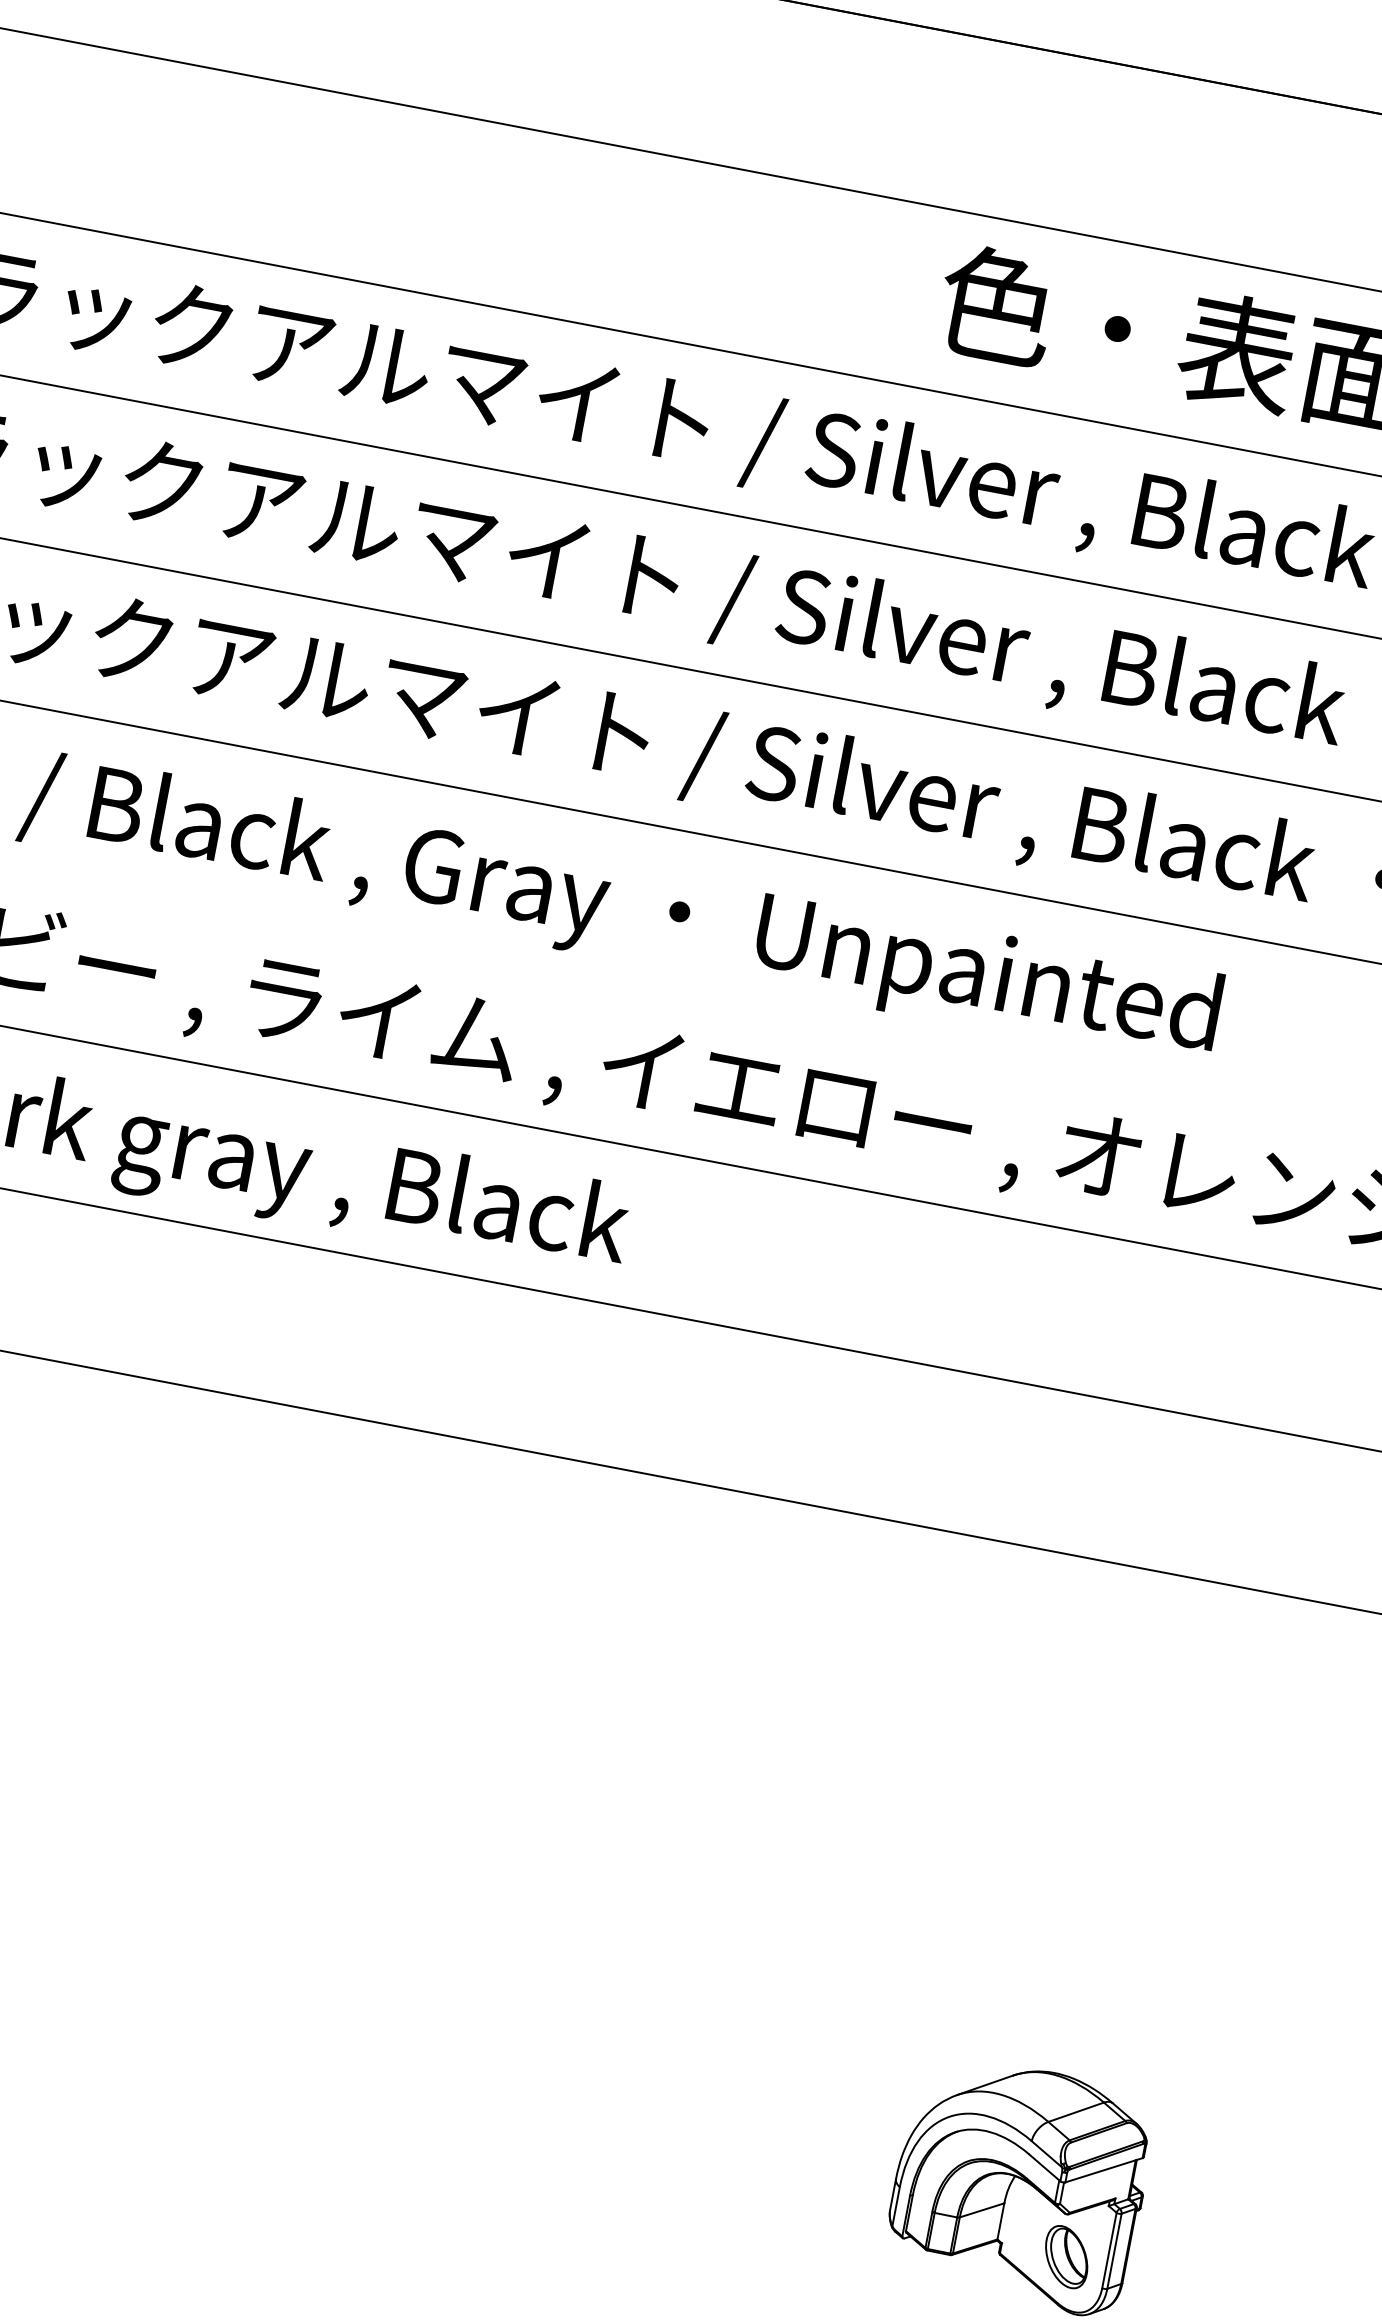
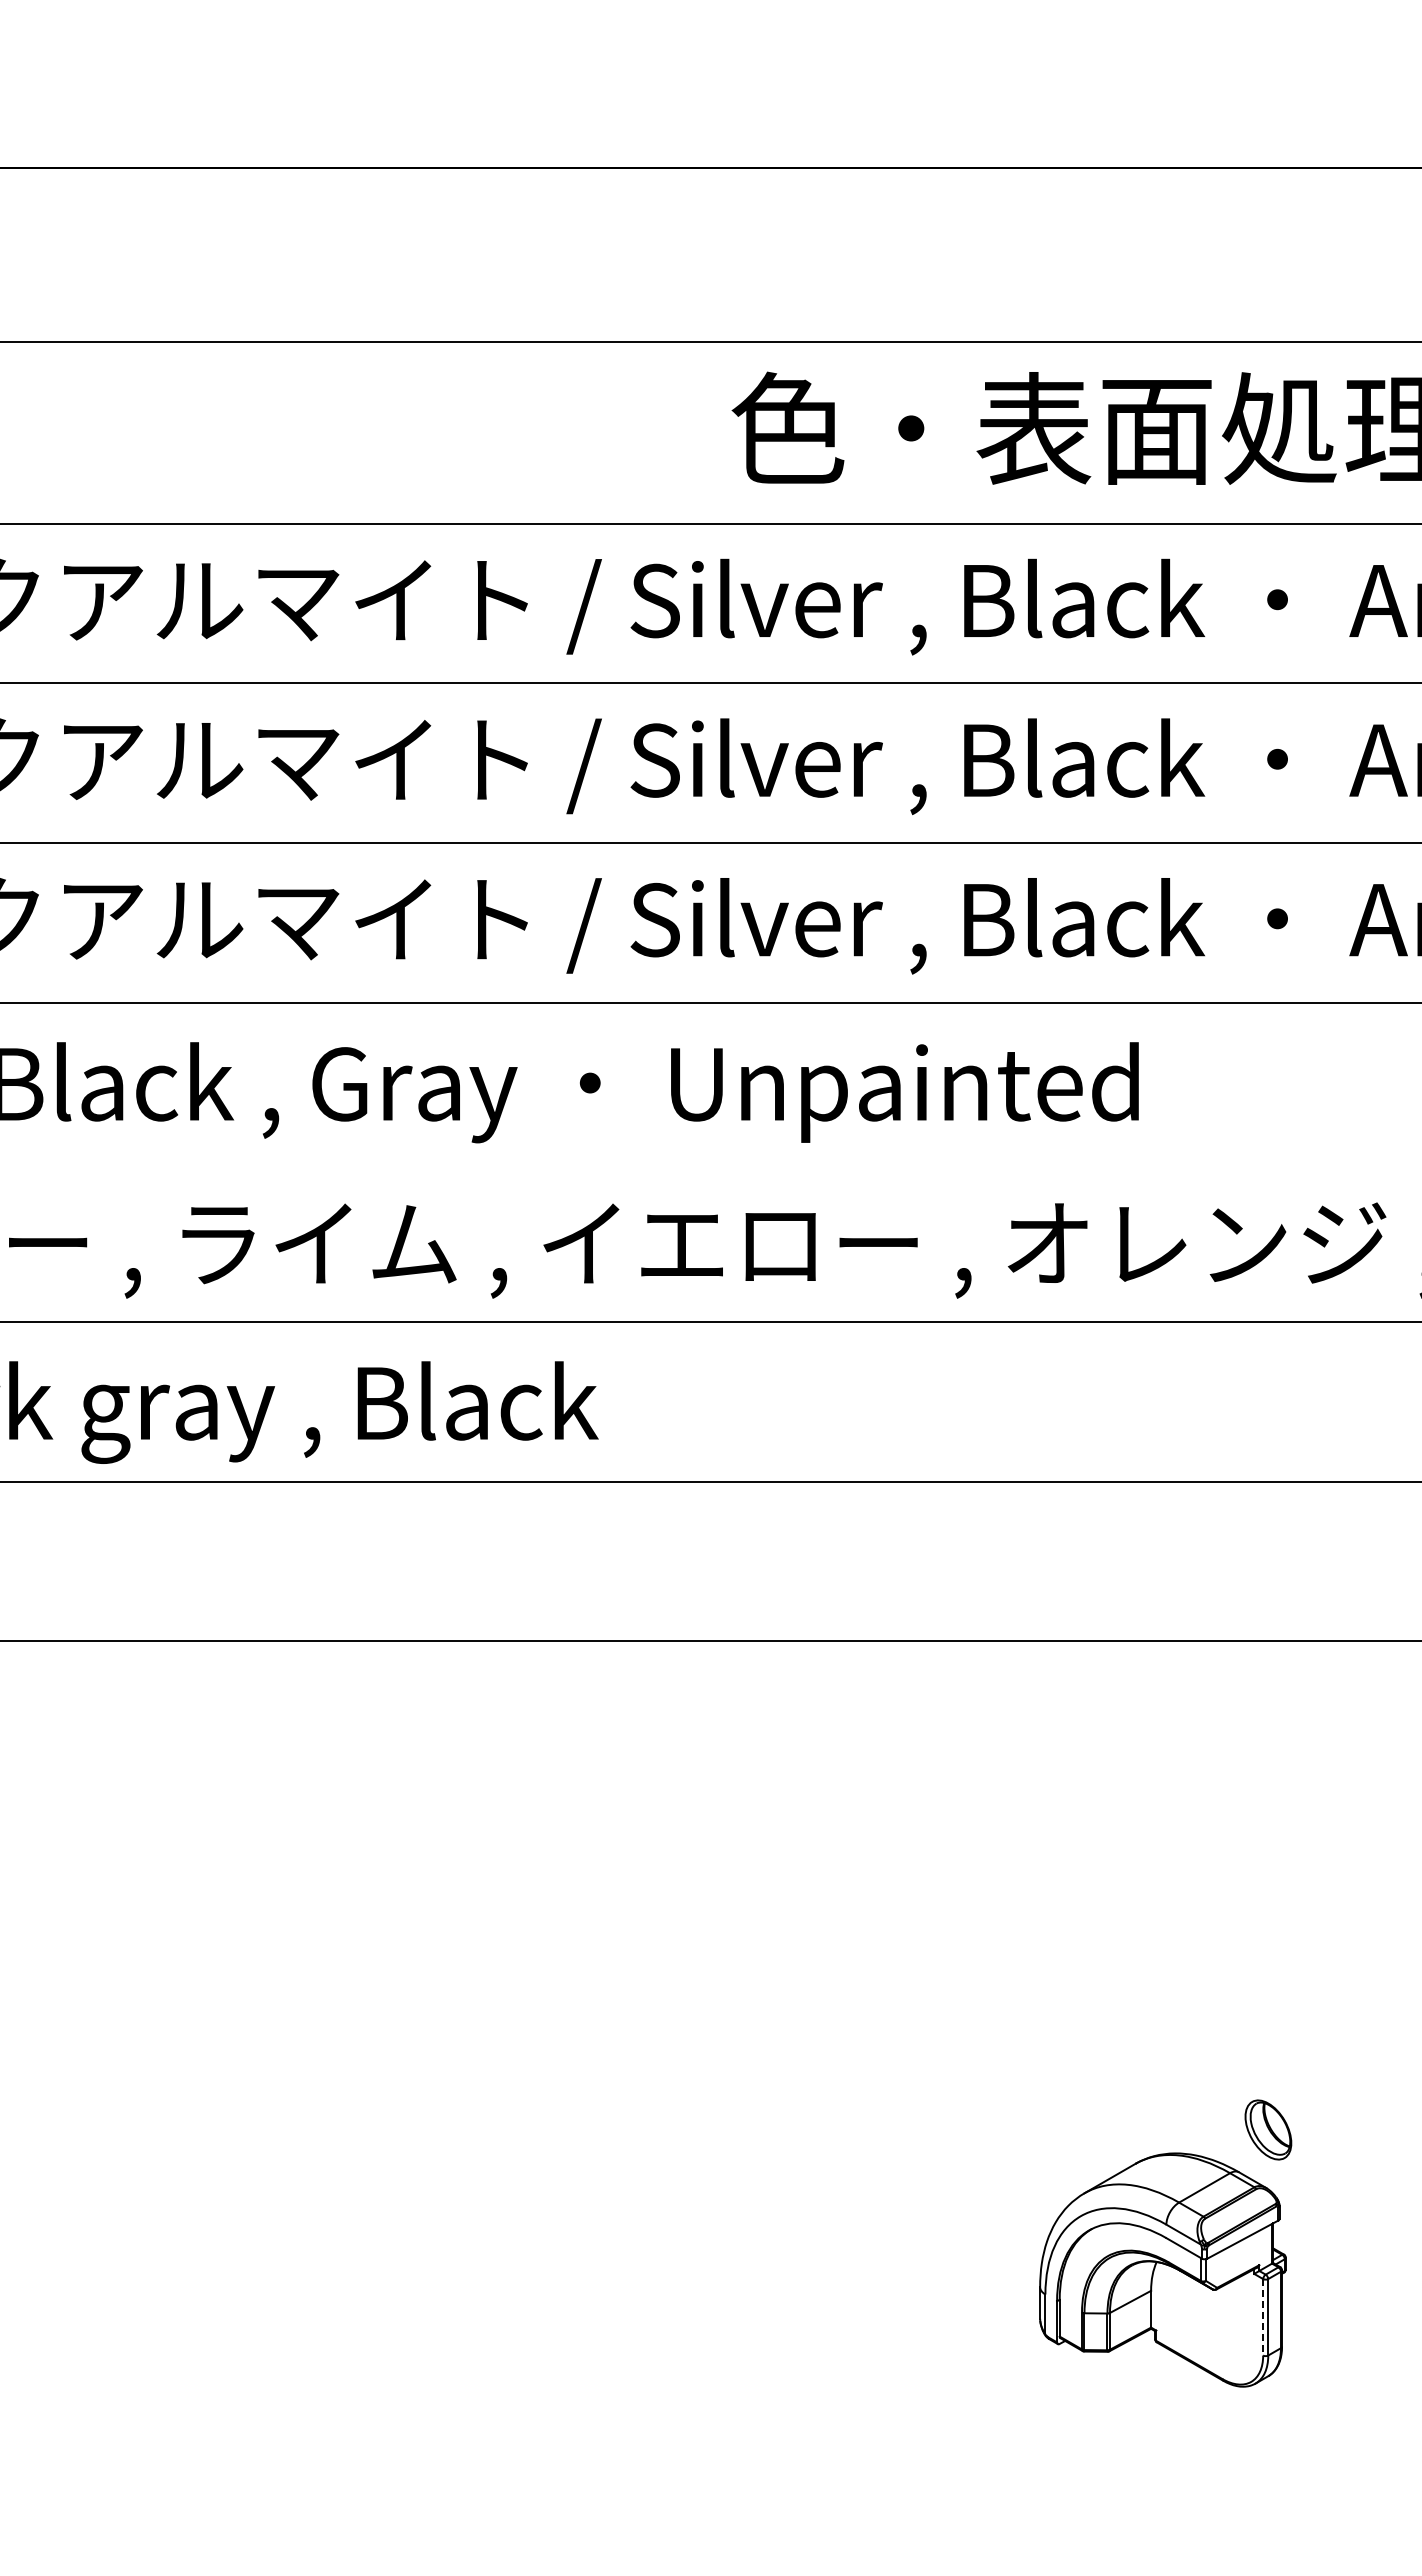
line: (1109, 2250) -> (1263, 2317), solid -> dashed
part: (1066, 2256) -> (1268, 2129), moved

